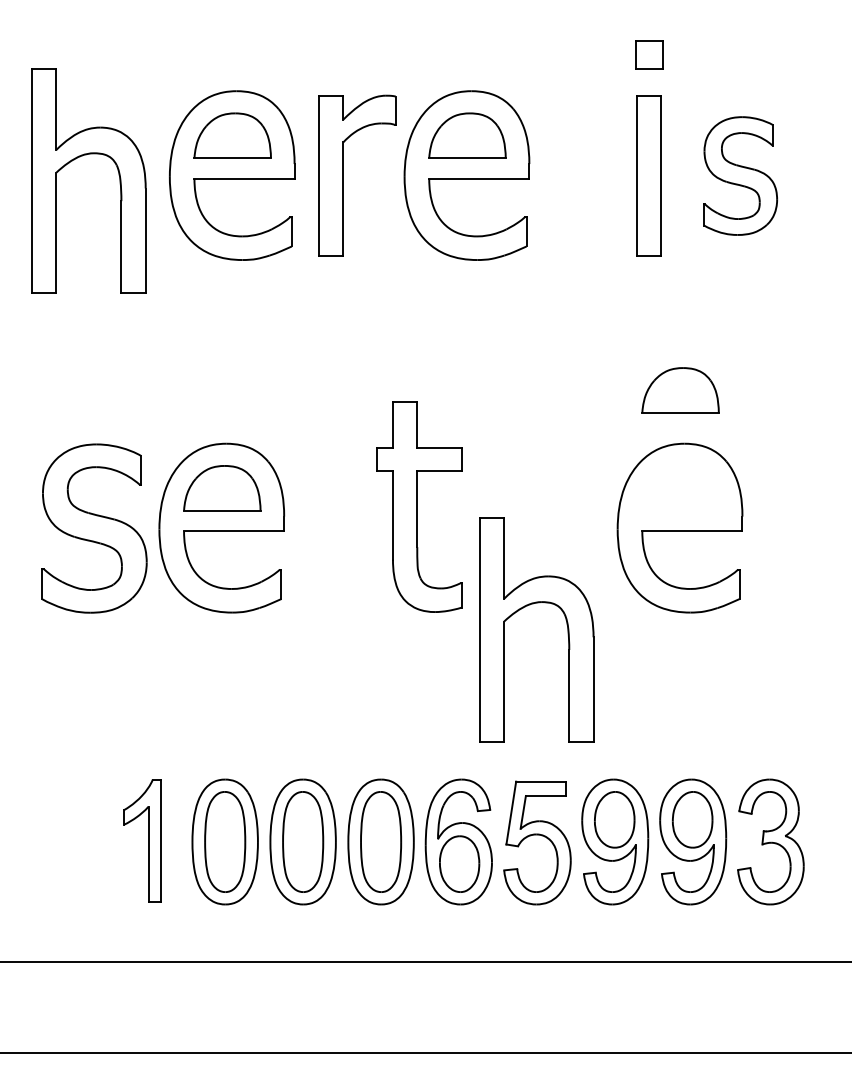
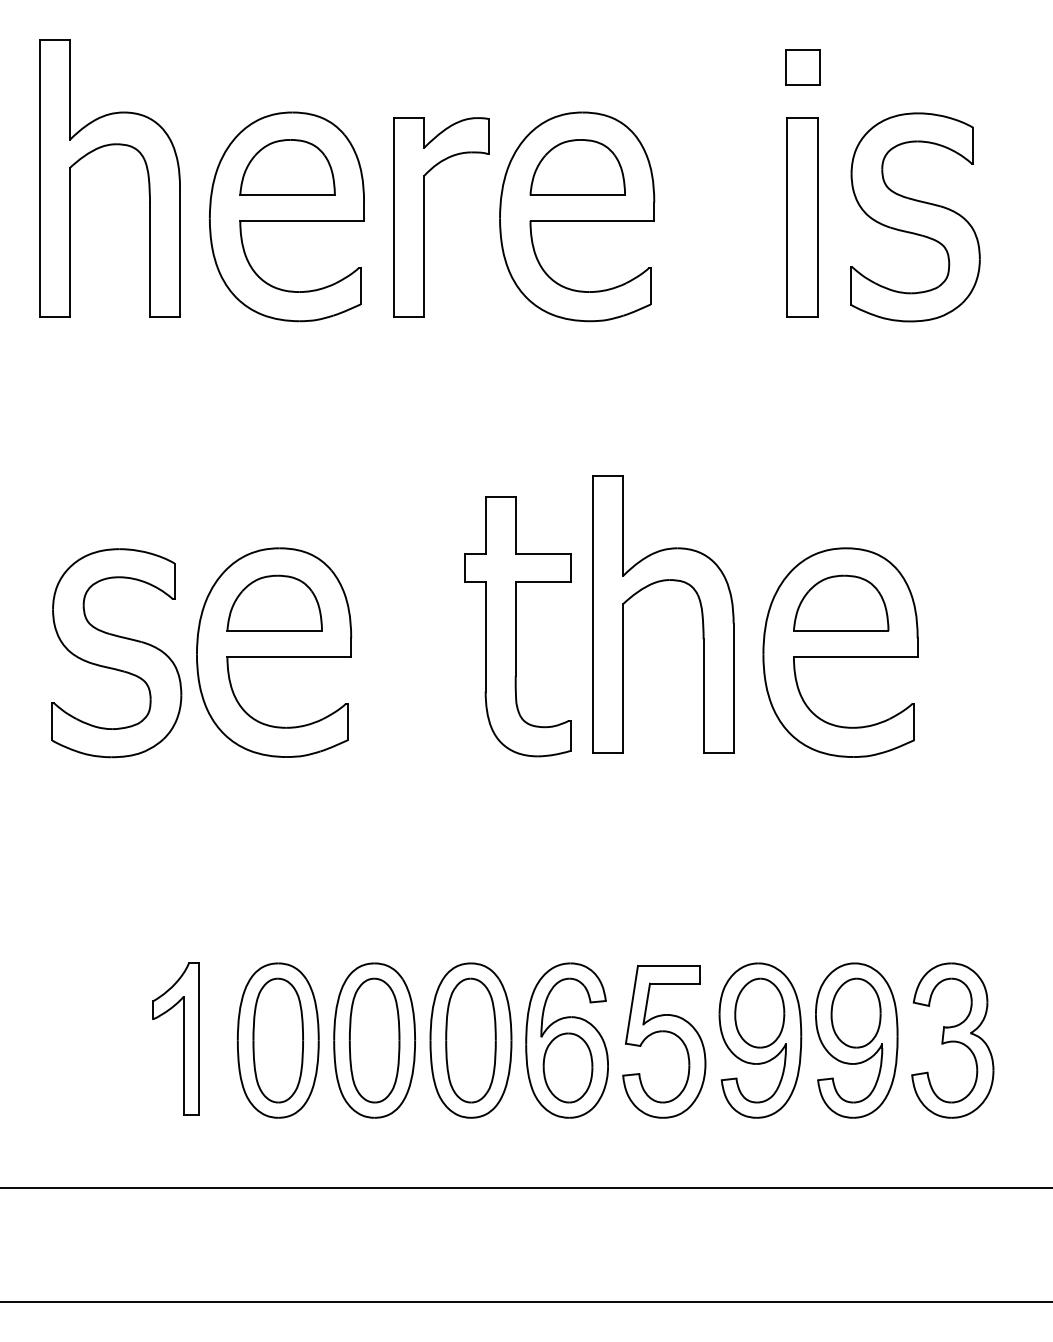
part: (76, 159) -> (94, 151), moved
part: (740, 176) -> (915, 217), size x1.43
part: (680, 389) -> (841, 602), moved
part: (525, 607) -> (649, 586), moved

